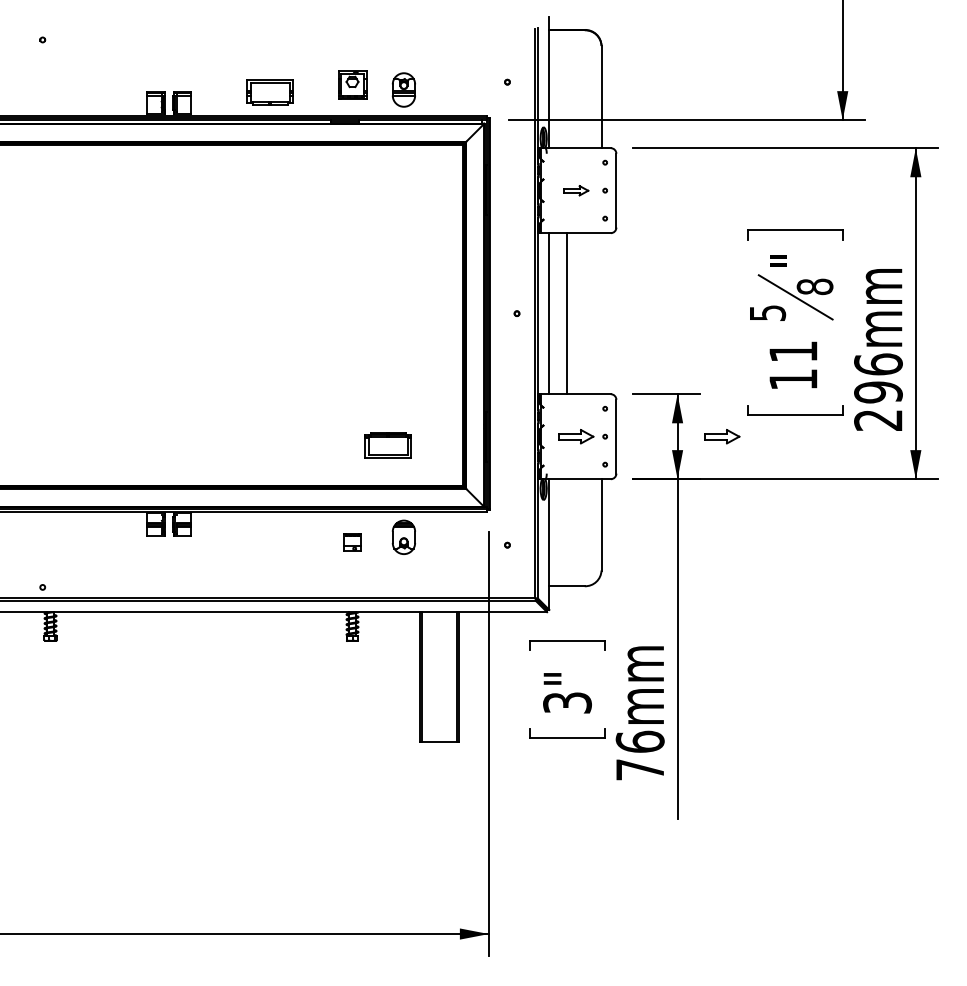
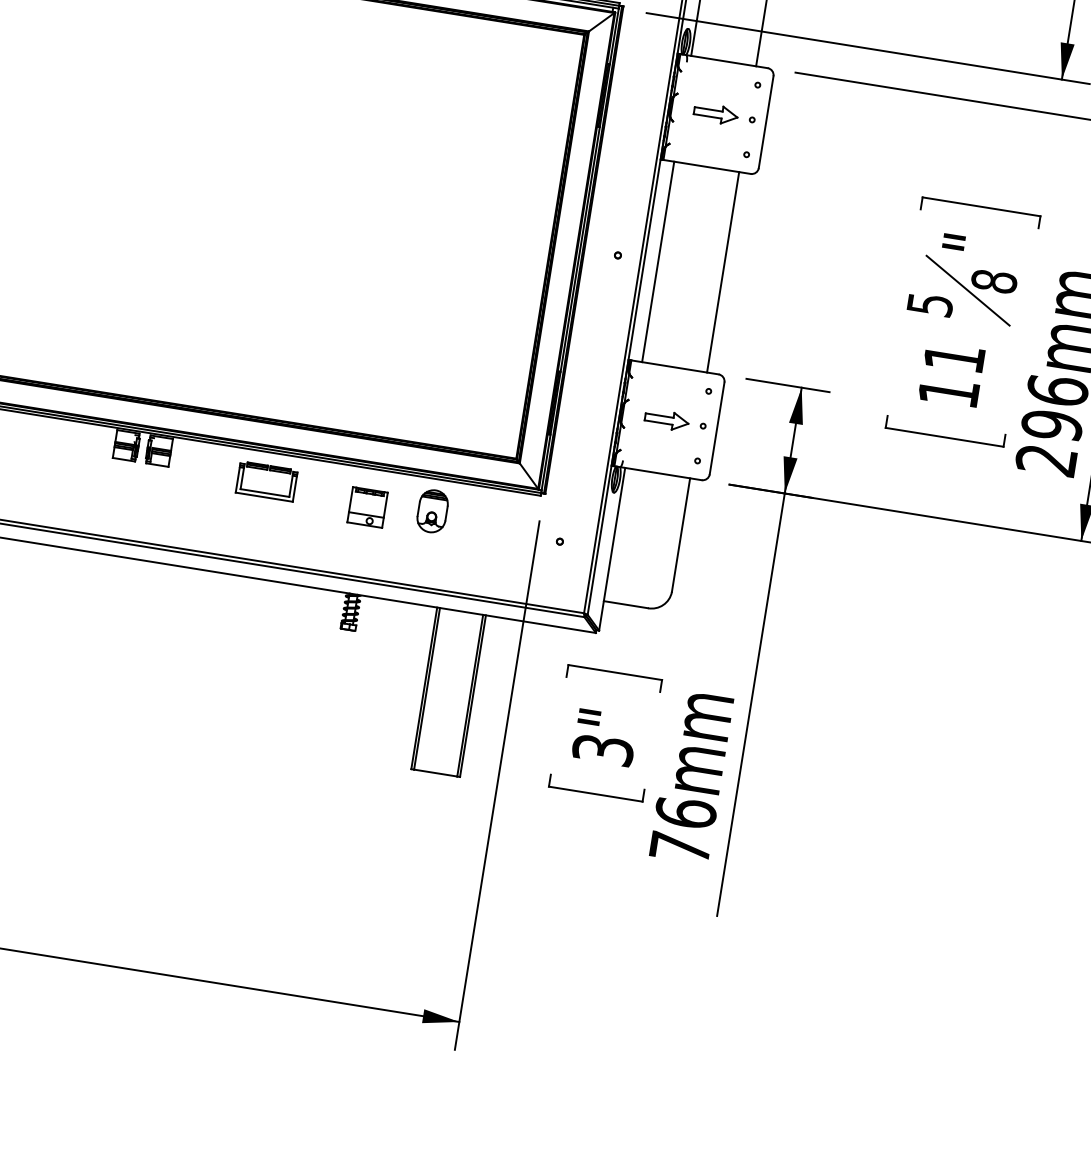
part: (576, 190) -> (716, 113), size x1.43
line: (566, 313) -> (723, 272), moved
part: (722, 436) -> (849, 449), removed
part: (387, 445) -> (265, 480), moved
part: (352, 542) -> (367, 507), size x1.67

